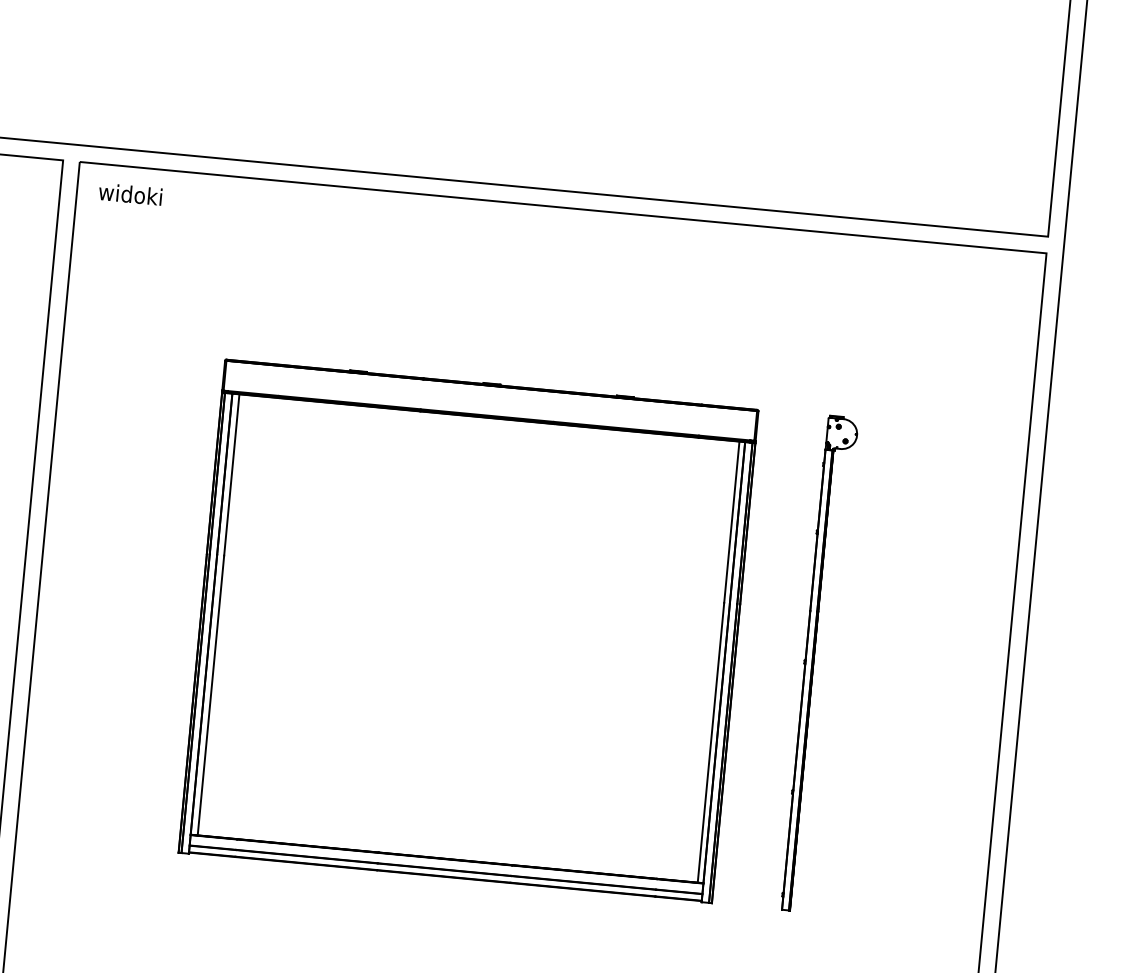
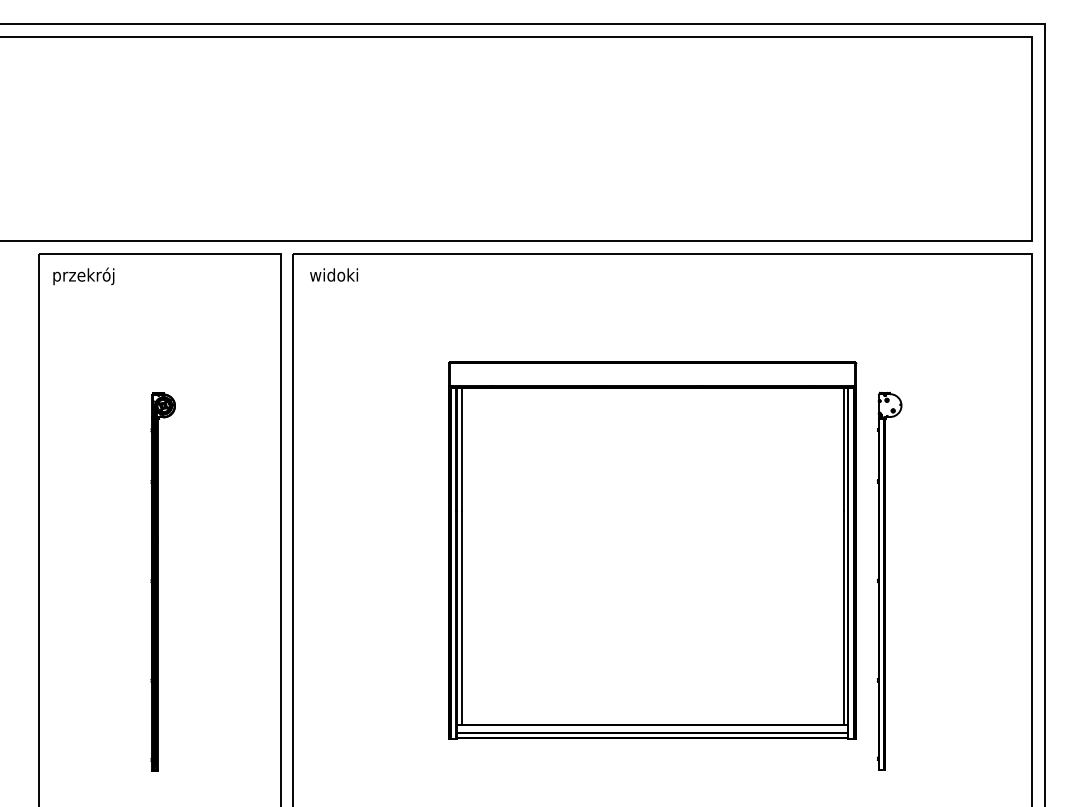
part: (468, 631) -> (652, 550), moved

